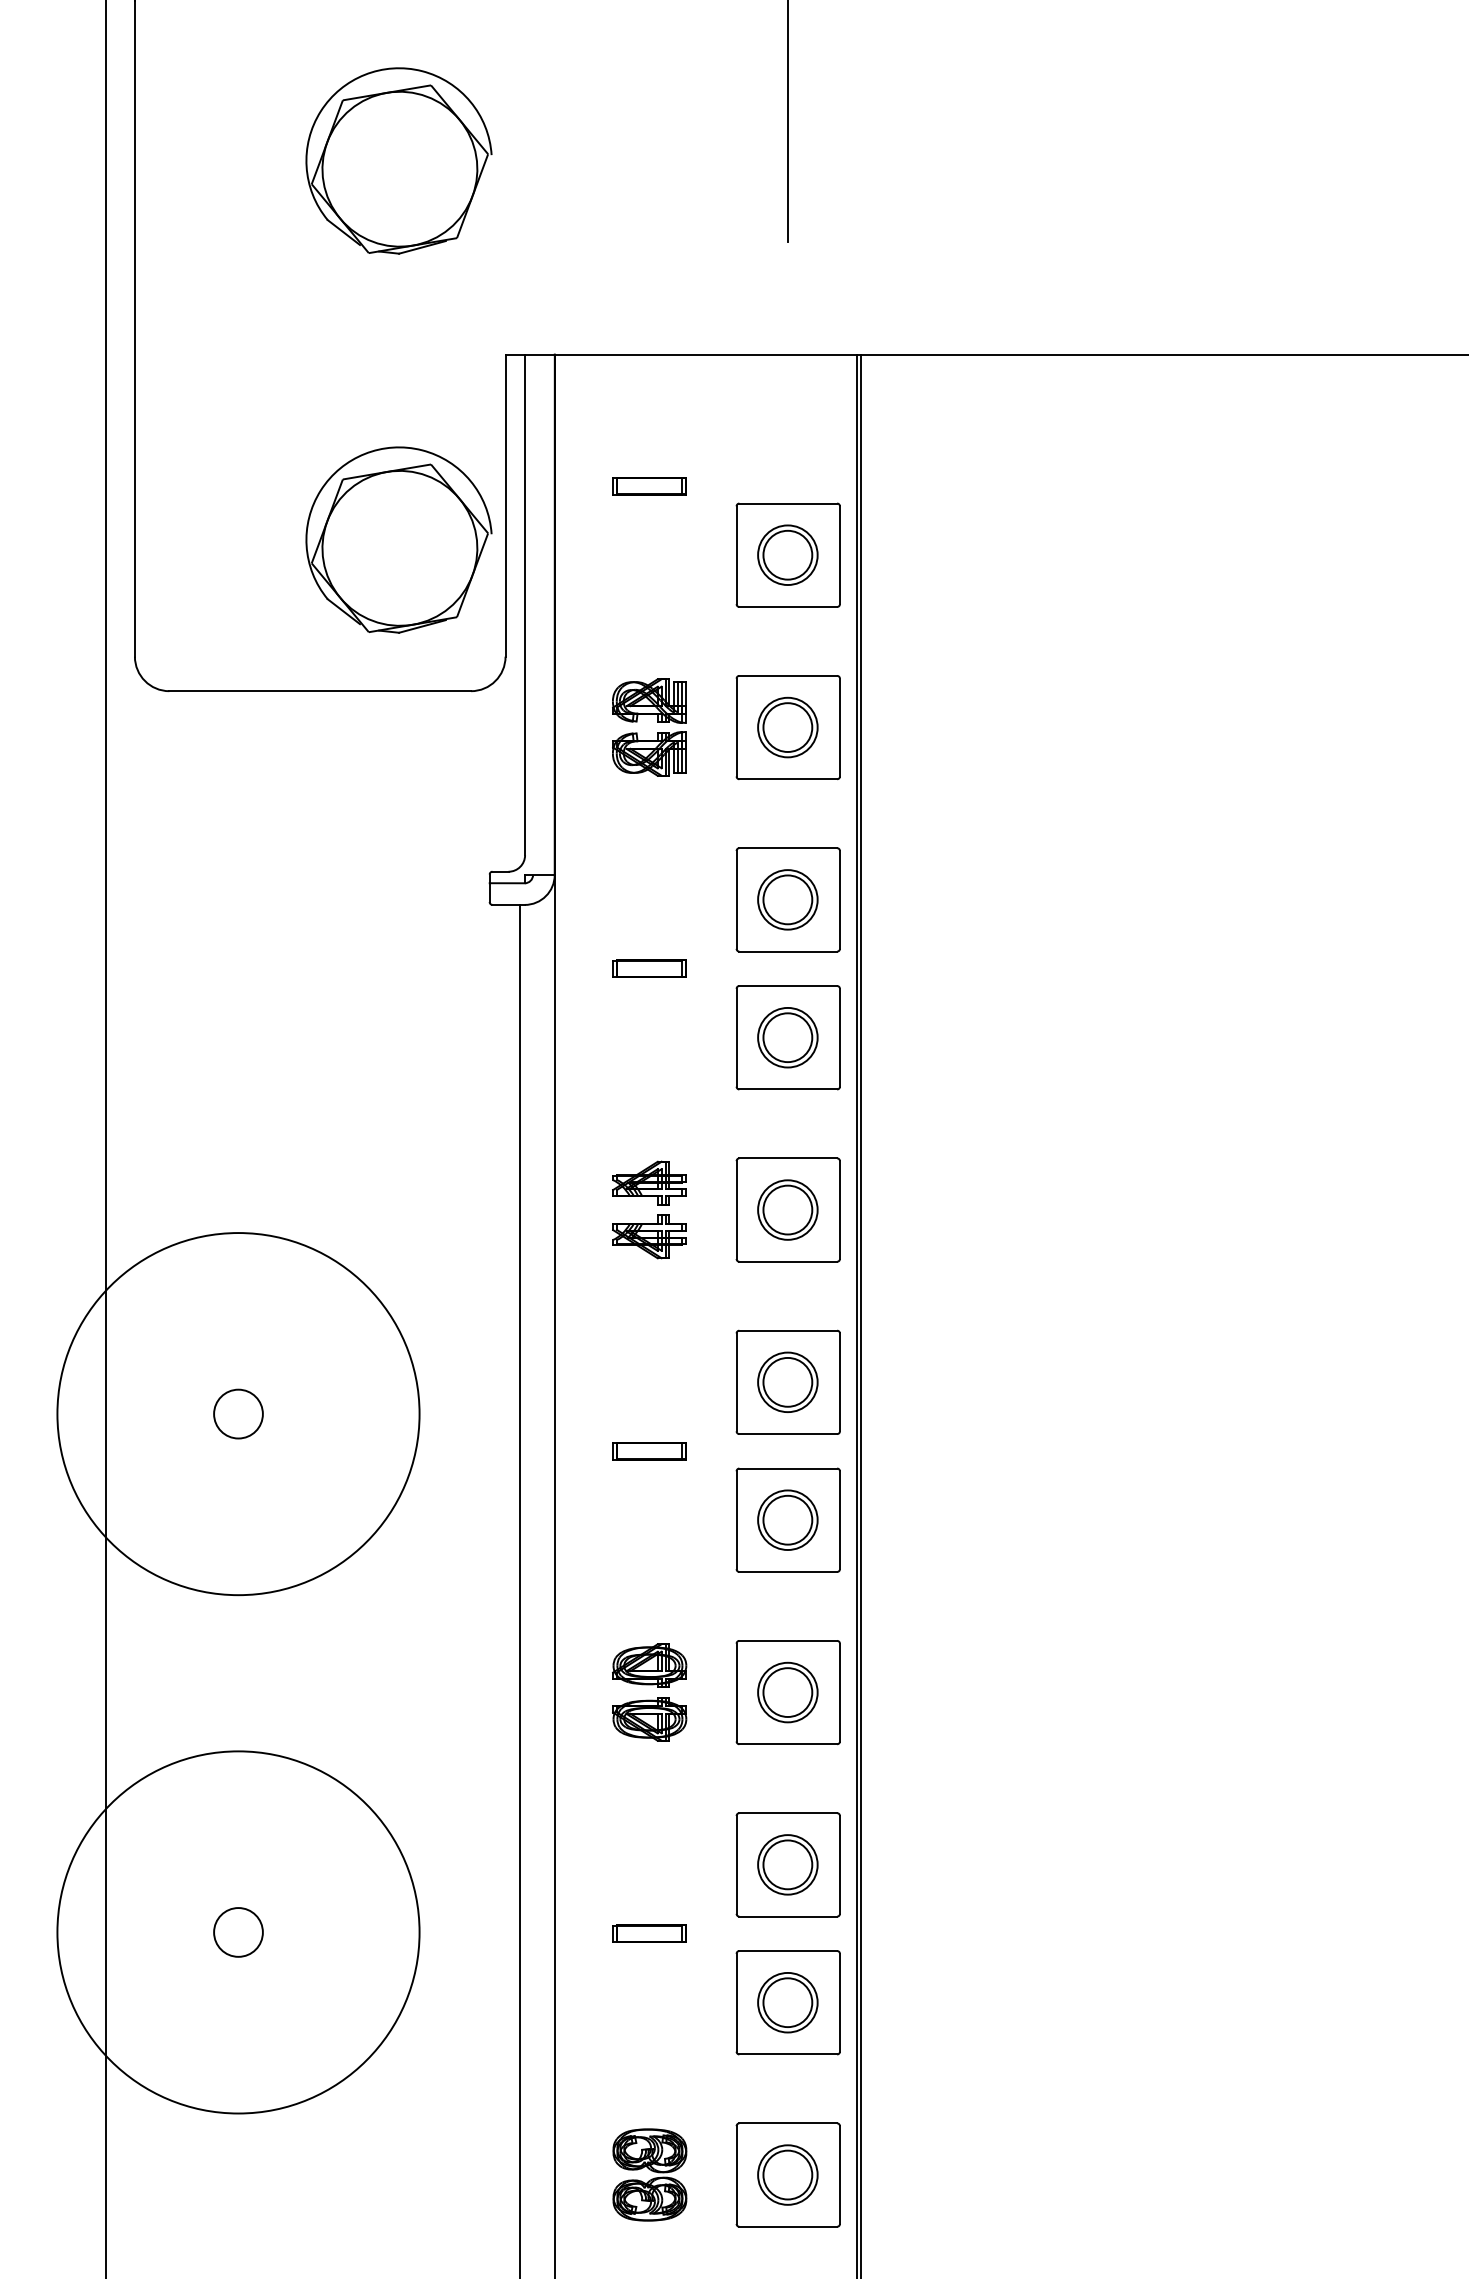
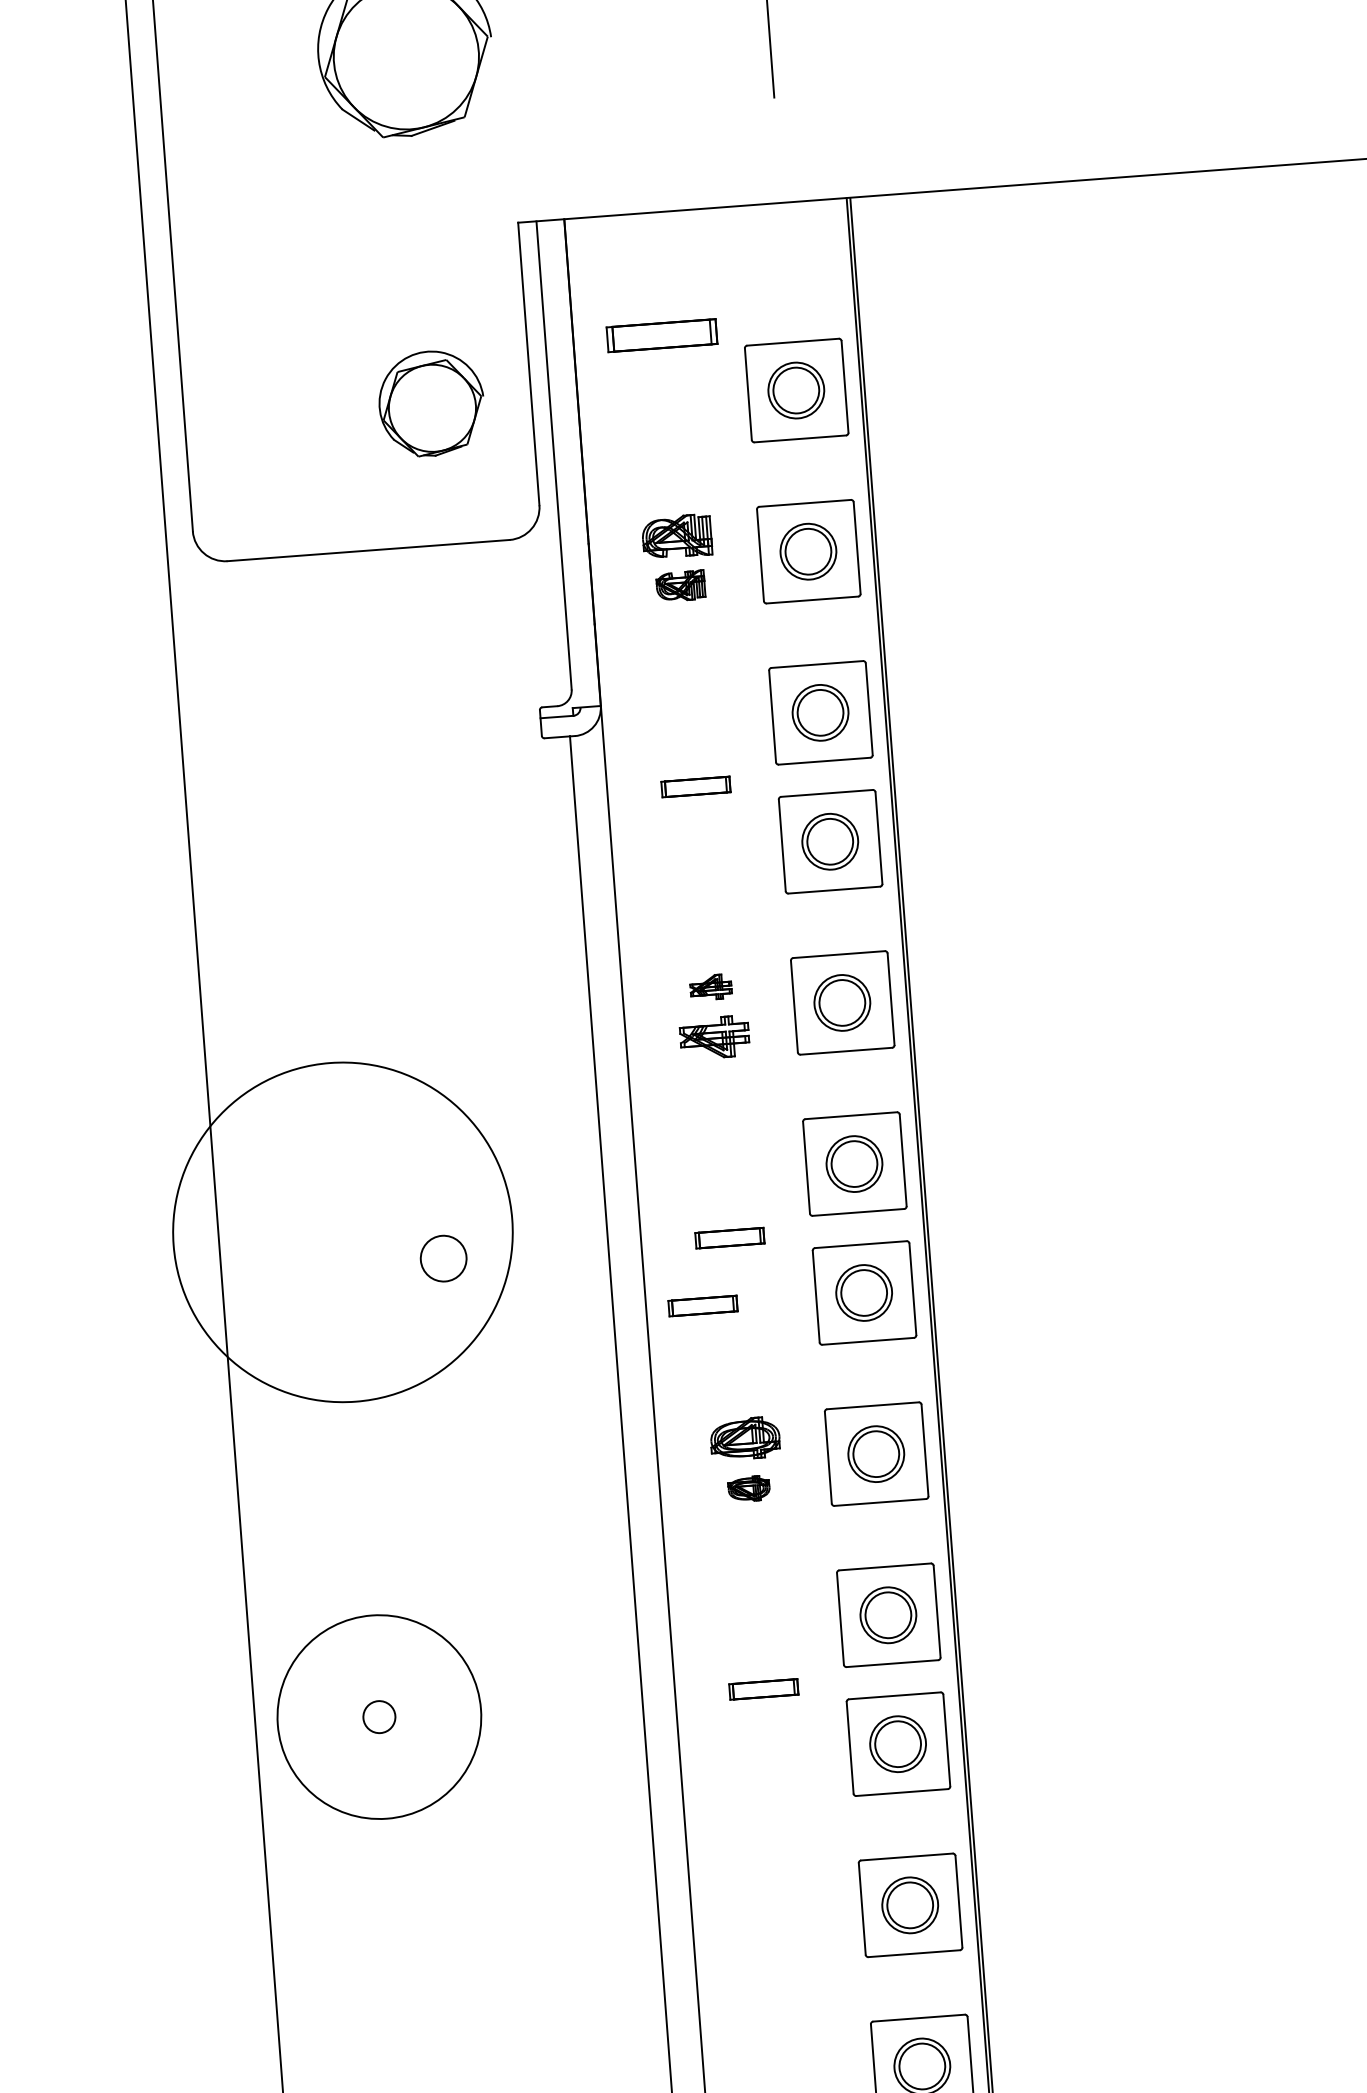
part: (649, 486) -> (662, 336), size x1.6
part: (398, 539) -> (431, 403), size x0.6
part: (649, 753) -> (680, 585), size x0.7
part: (649, 1182) -> (711, 986), size x0.6
circle: (238, 1413) -> (443, 1258), moved
part: (615, 1521) -> (703, 1306), added
part: (649, 1719) -> (748, 1489), size x0.6
circle: (238, 1932) -> (379, 1717), size x0.6
circle: (238, 1932) -> (379, 1717), size x0.7
part: (649, 2174) -> (780, 1914), removed

